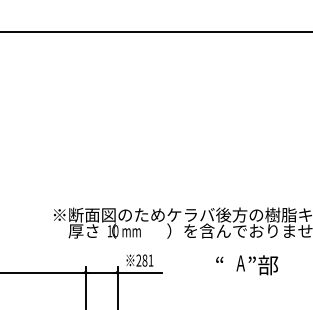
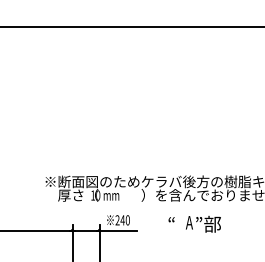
text: (147, 260) -> (124, 220), 281 -> 240
text: (247, 265) -> (195, 224), moved

